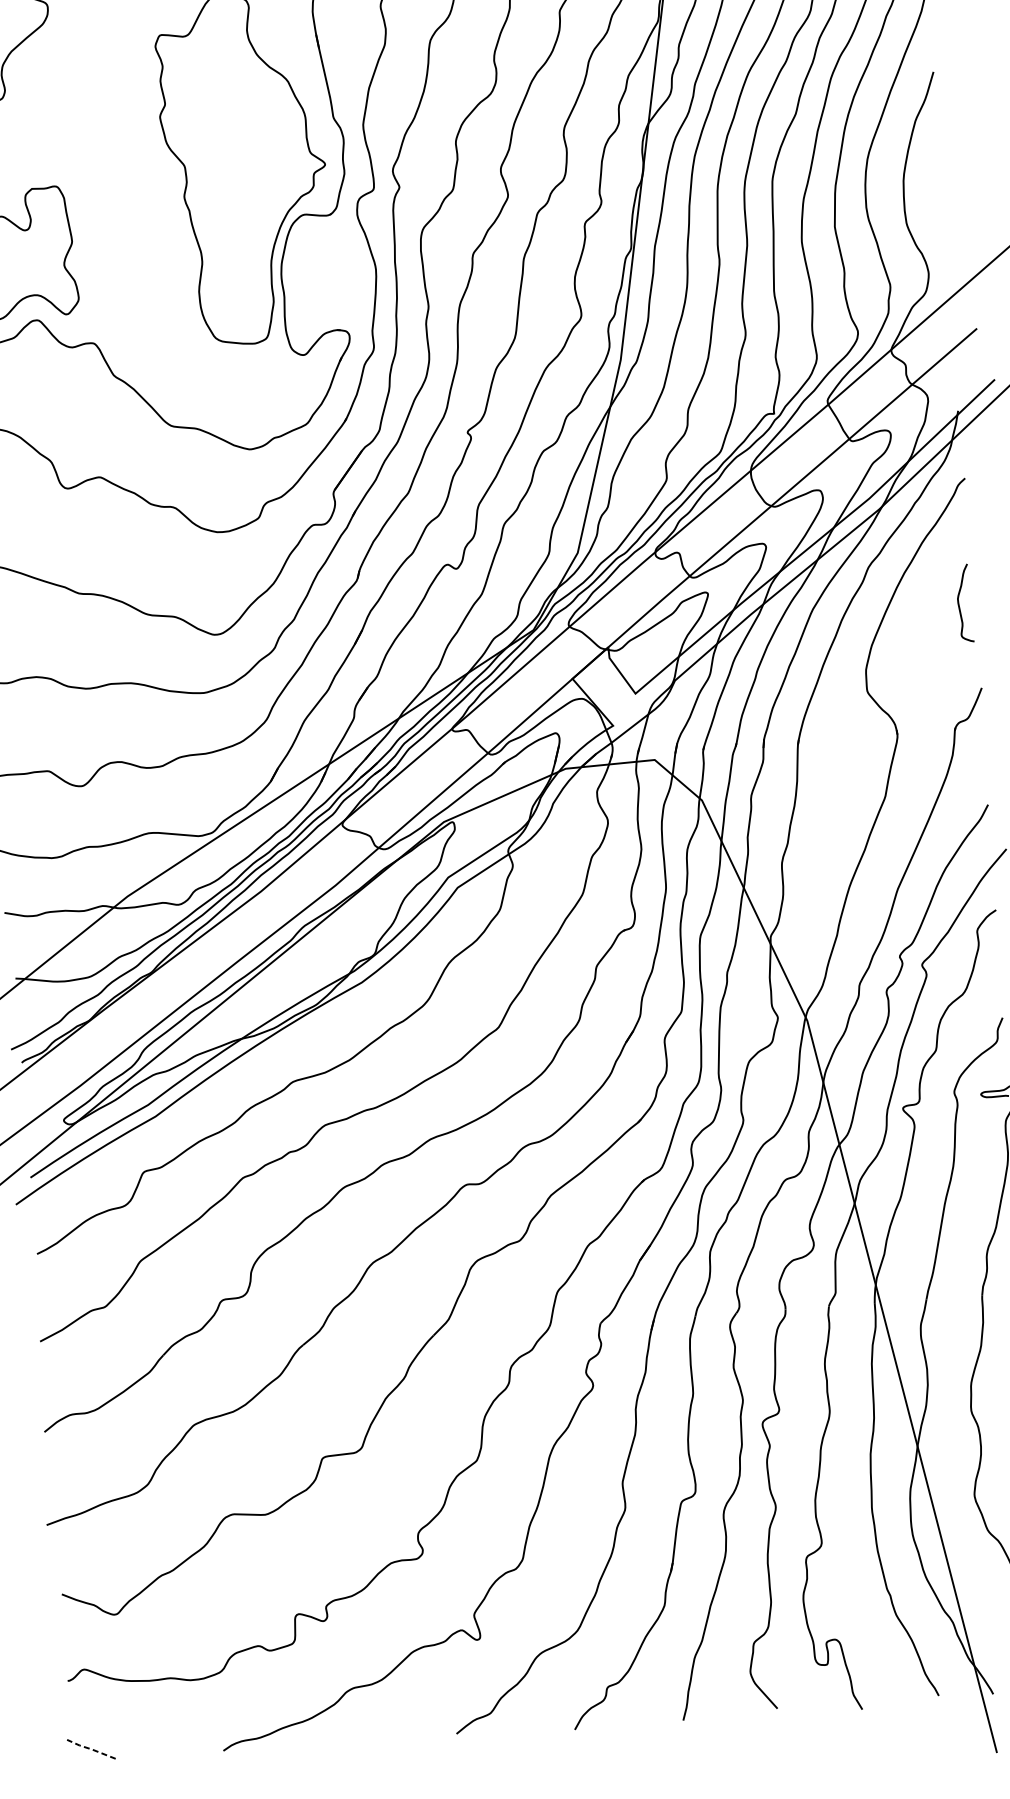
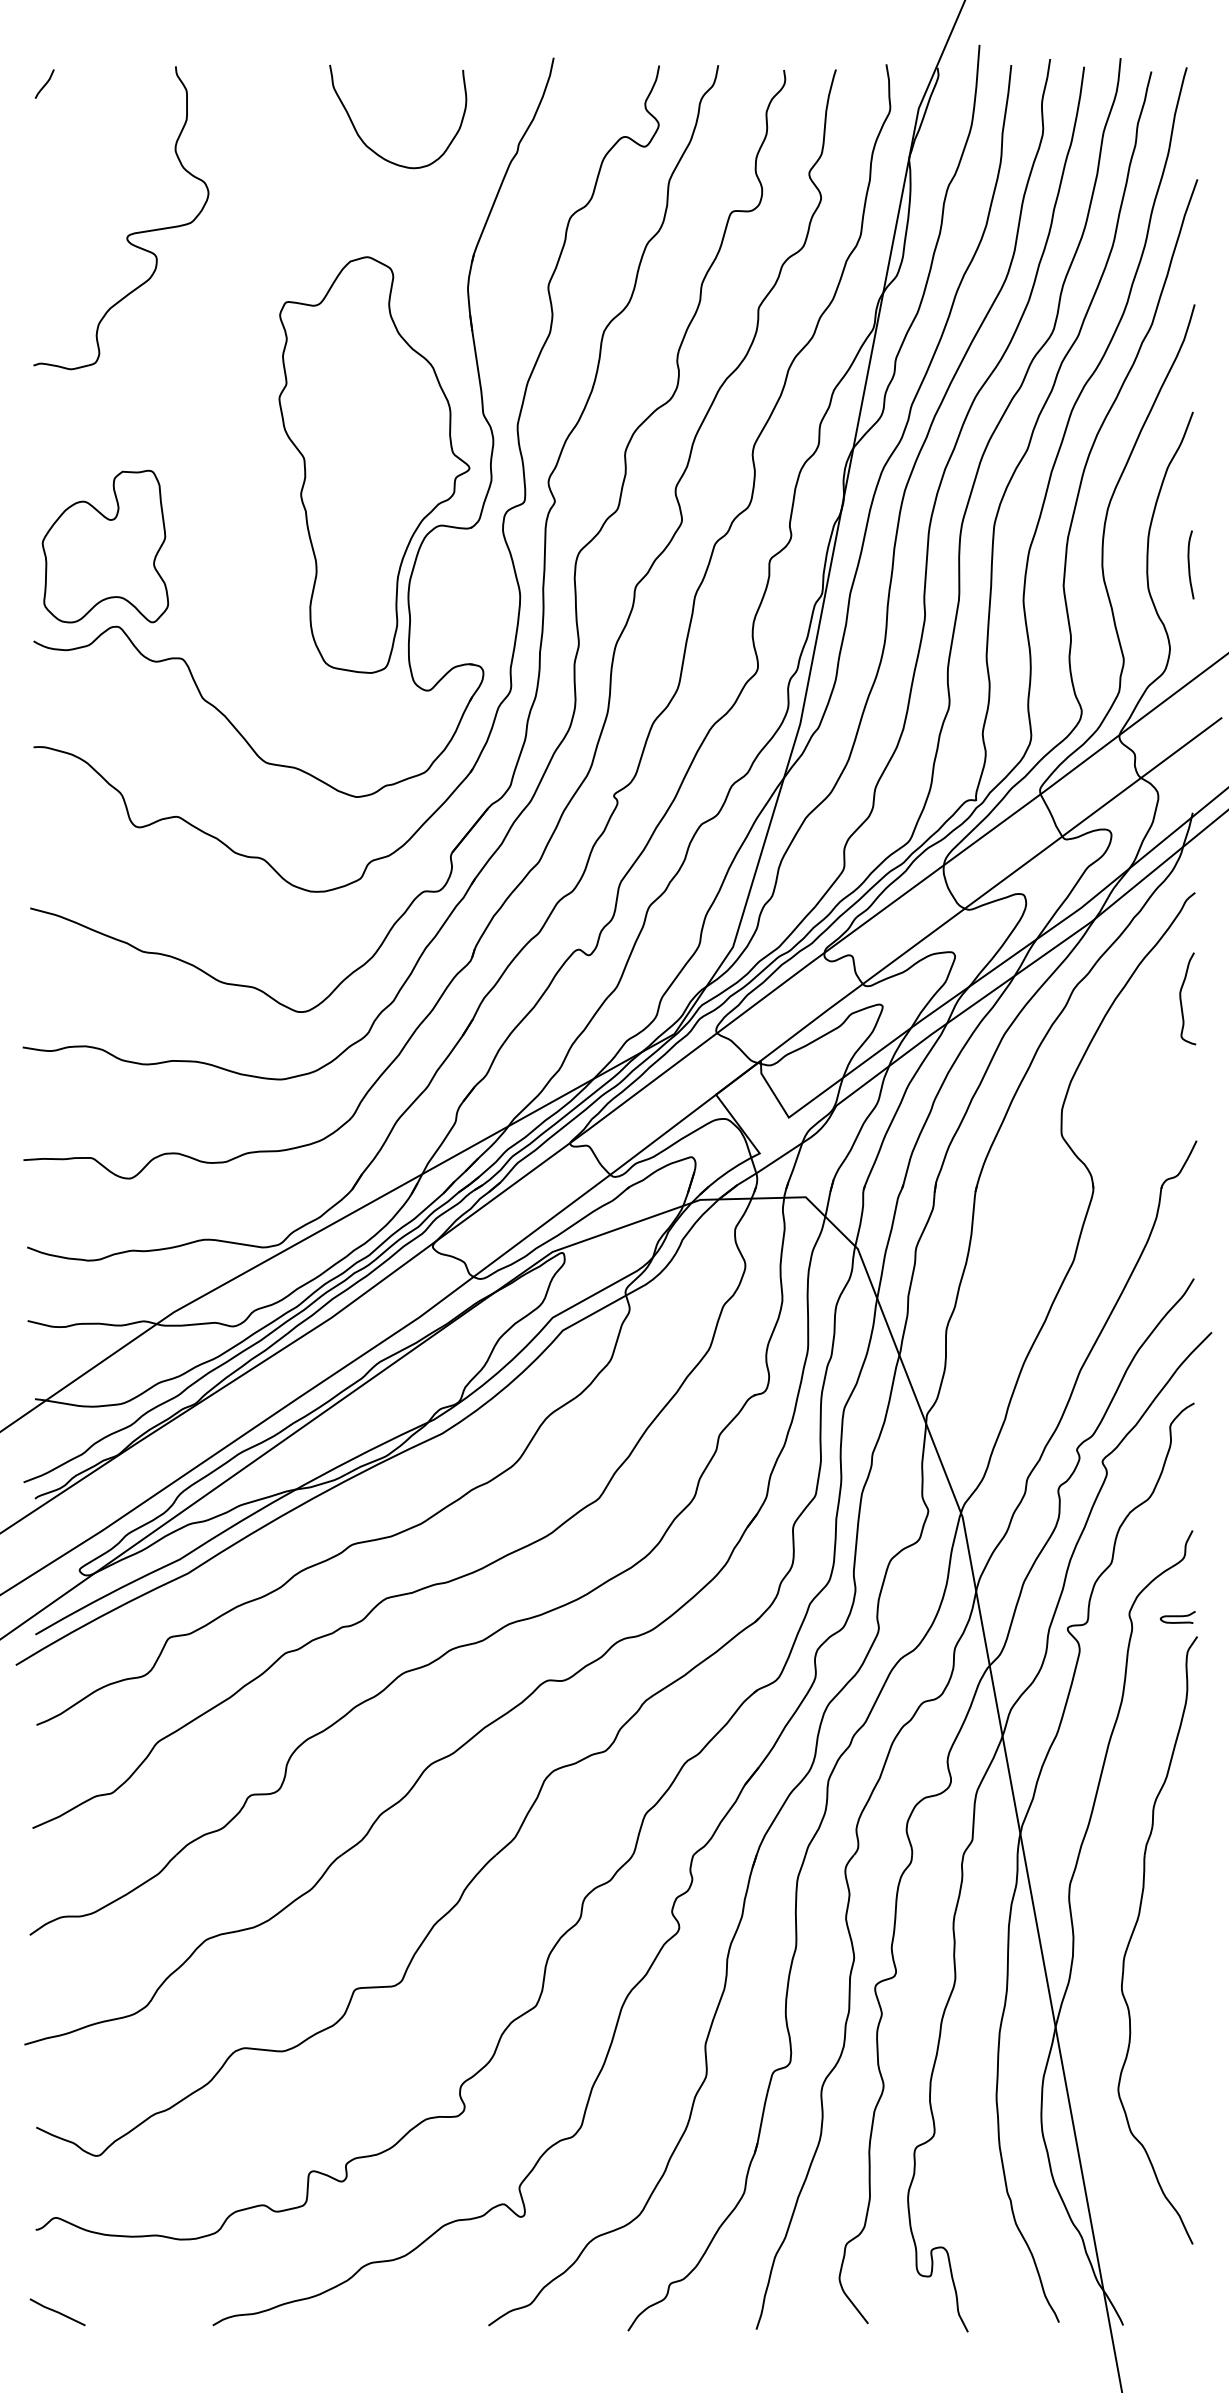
curve: (939, 201) -> (1189, 564), added
curve: (959, 603) -> (1181, 998), moved
line: (91, 1749) -> (57, 2312), dashed -> solid

